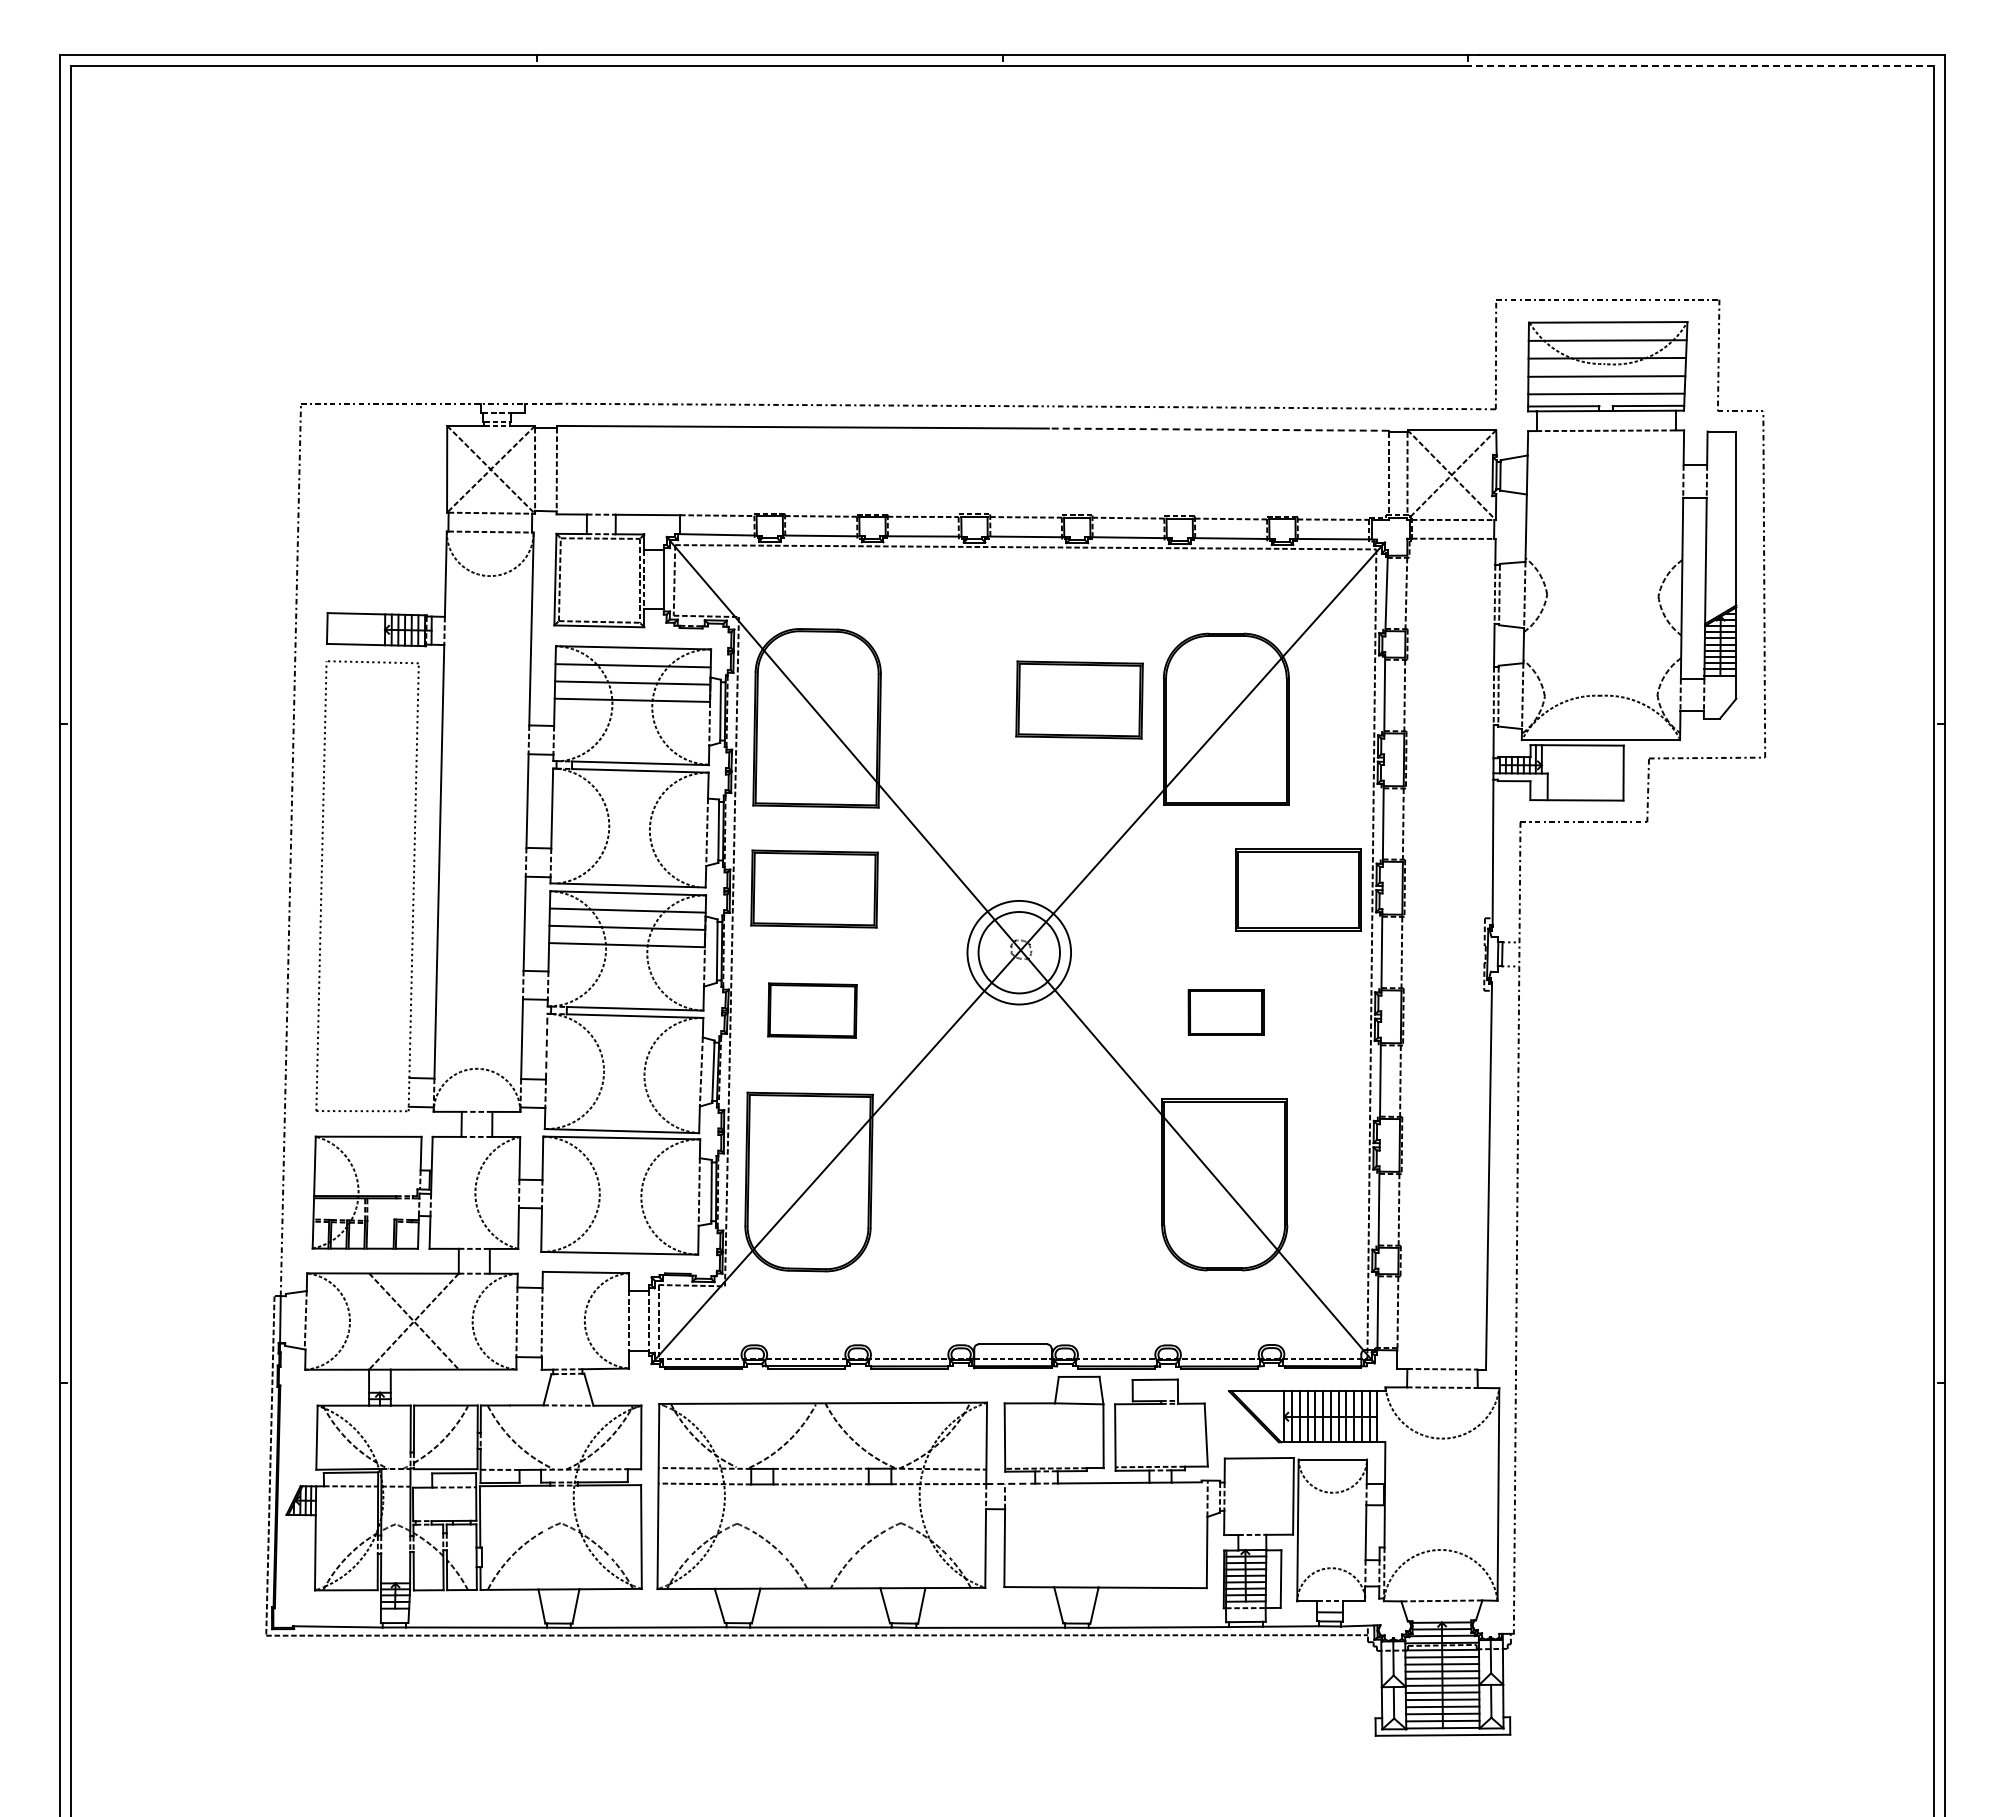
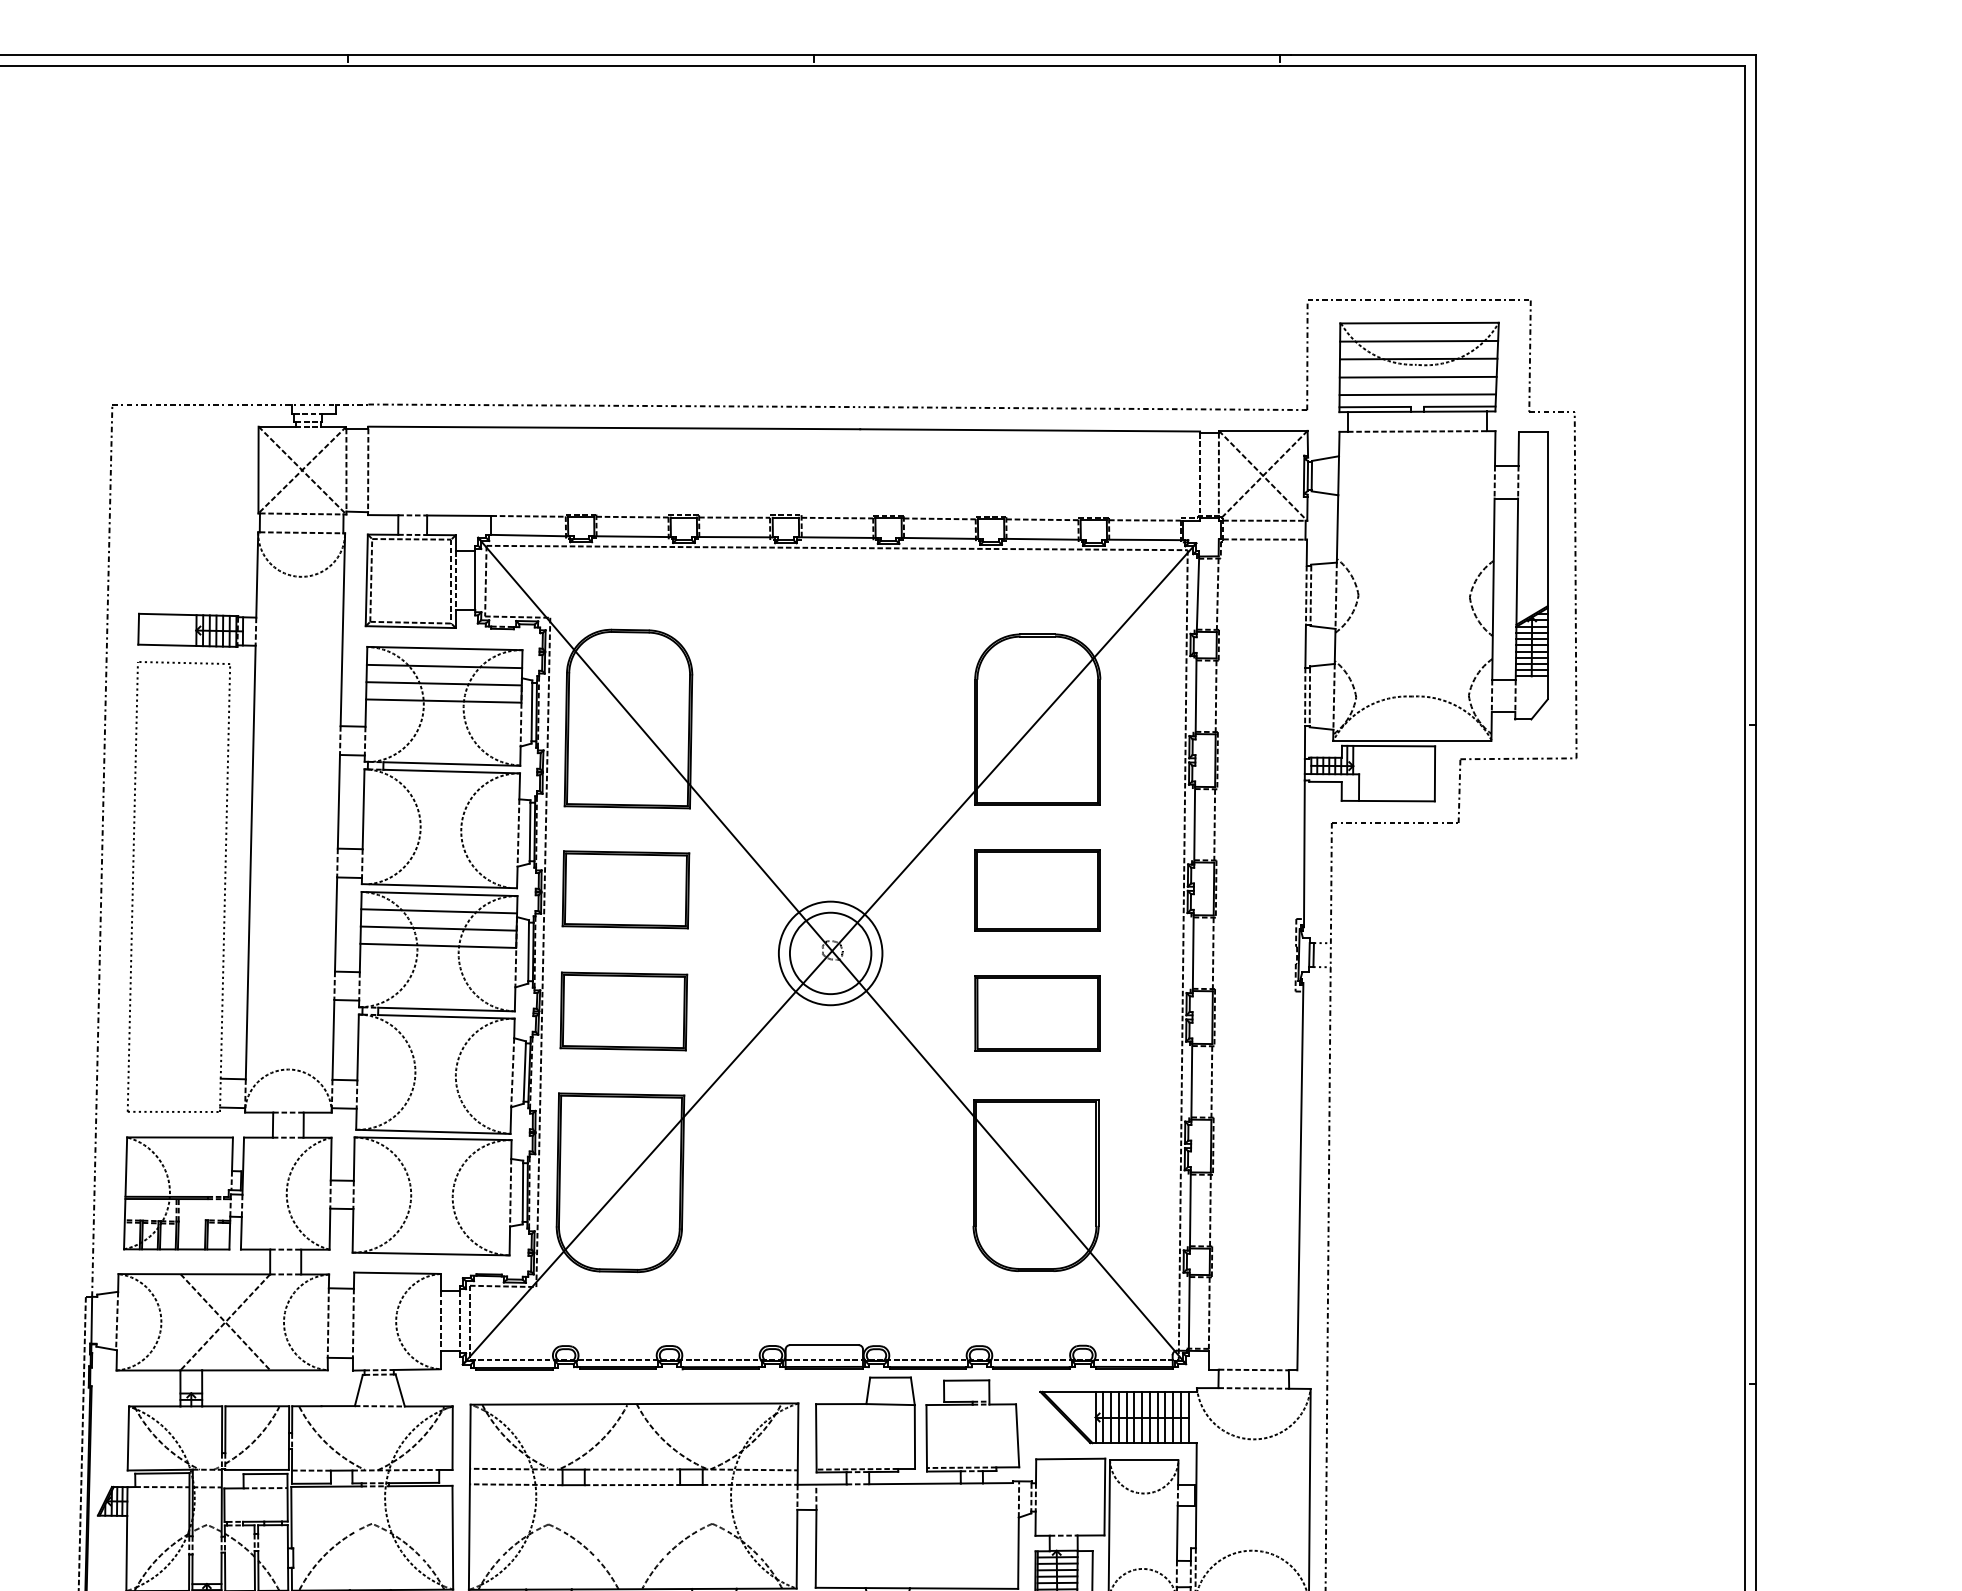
line: (1700, 65) -> (1511, 66), dashed -> solid
line: (1218, 429) -> (1029, 430), dashed -> solid
part: (1079, 699) -> (890, 700), removed
part: (1298, 889) -> (1037, 890), moved
part: (812, 1010) -> (623, 1011), size x1.43
part: (1225, 1012) -> (1036, 1013), size x1.67
line: (546, 1046) -> (357, 1047), dashed -> solid
line: (1010, 1483) -> (821, 1484), dashed -> solid

